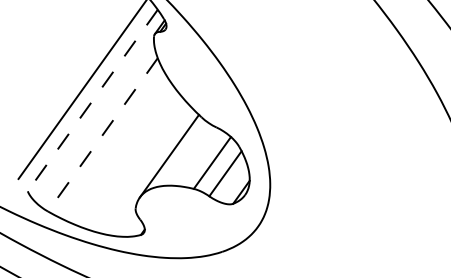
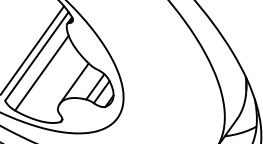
line: (91, 100) -> (36, 56), dashed -> solid
line: (102, 135) -> (41, 73), dashed -> solid

